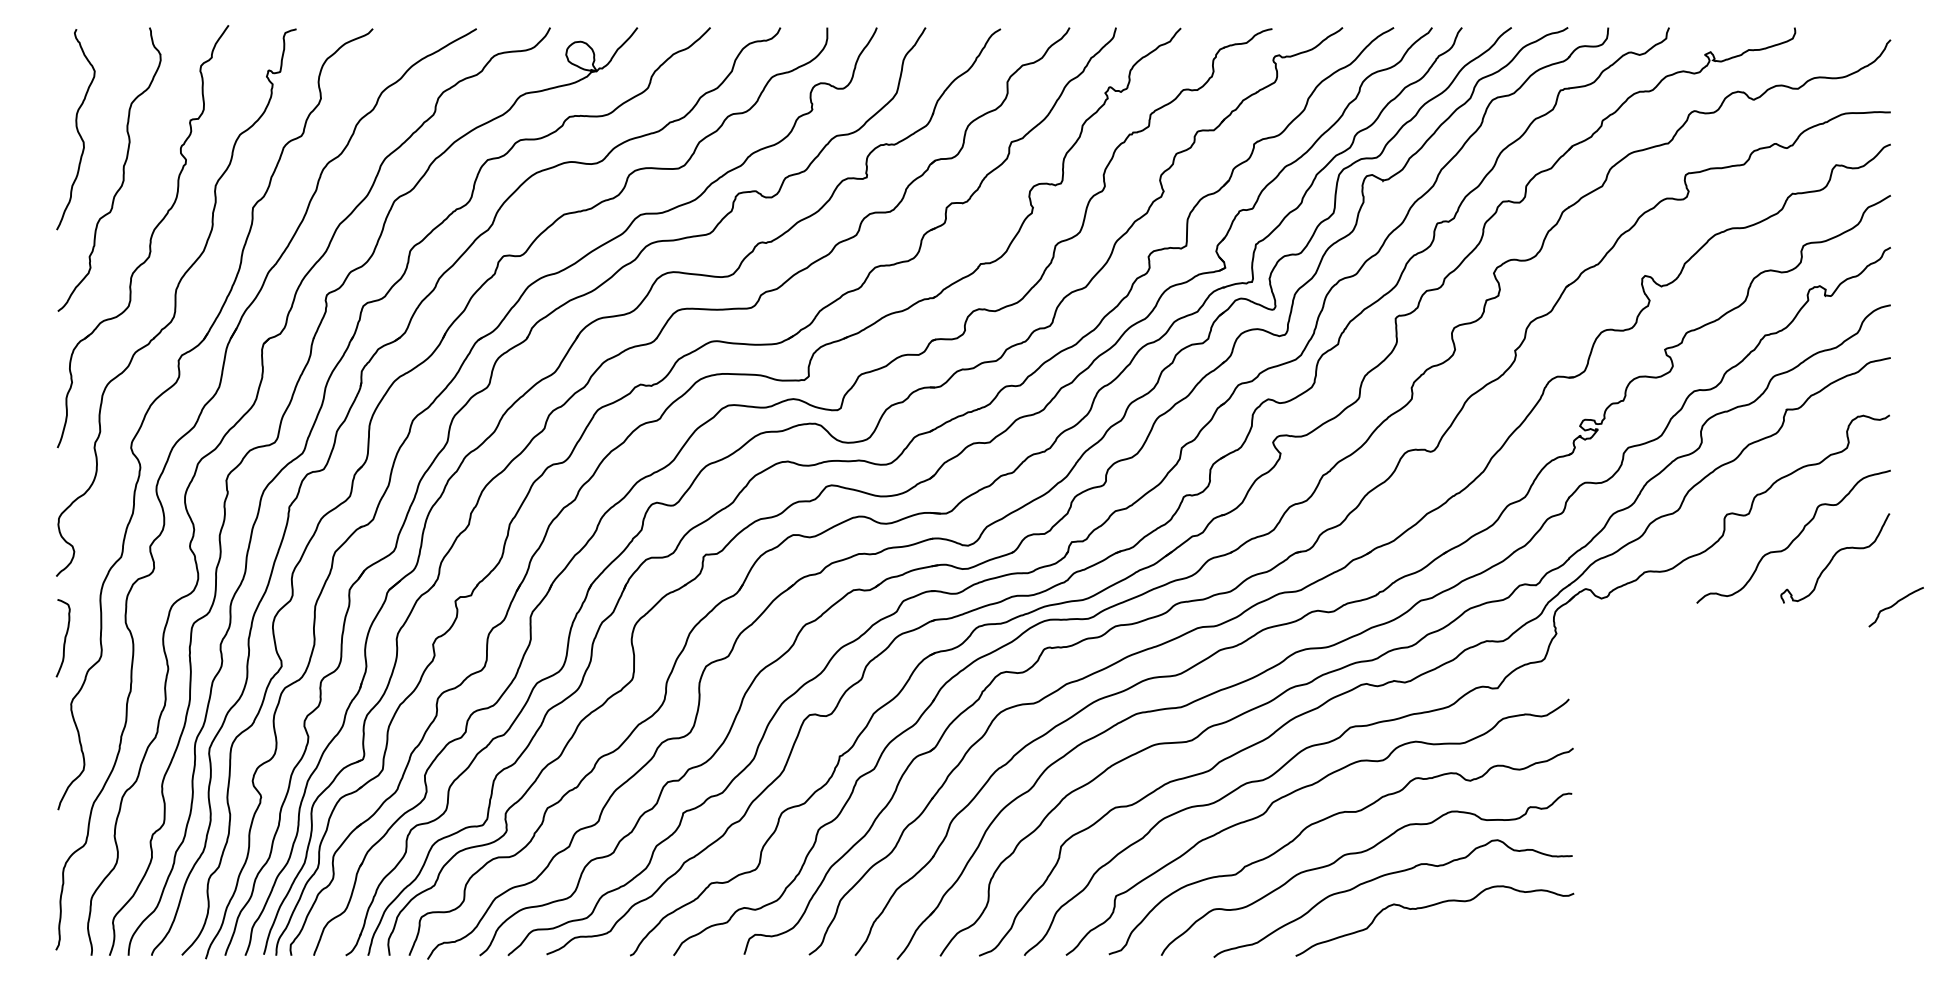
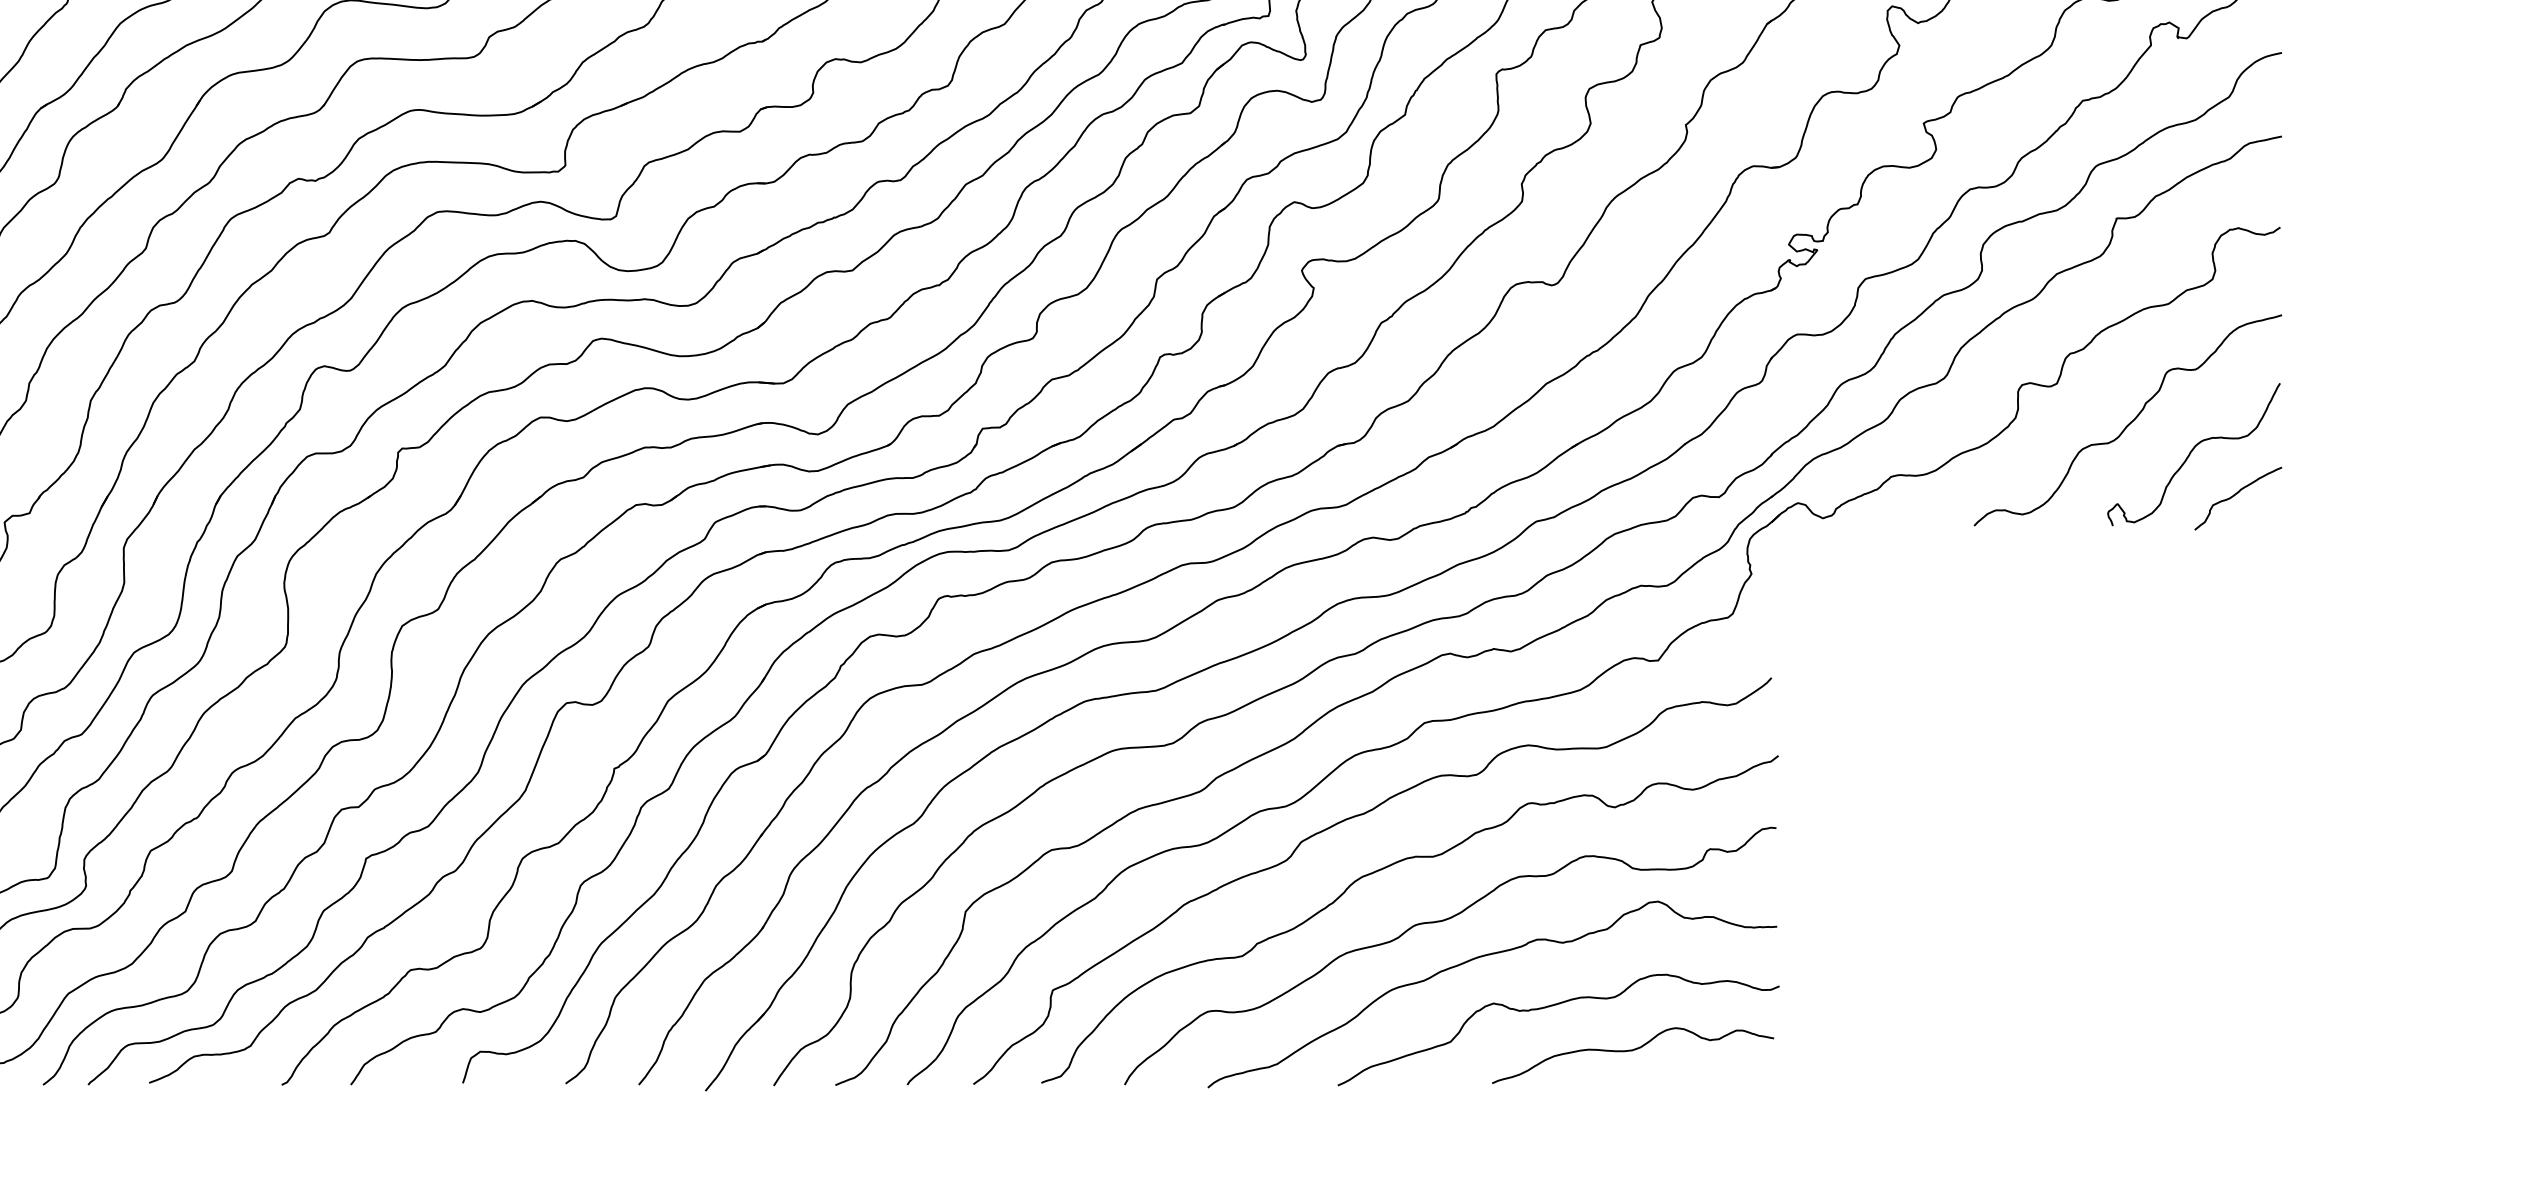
curve: (1894, 605) -> (2235, 495), moved
curve: (1481, 934) -> (1632, 1051), added

